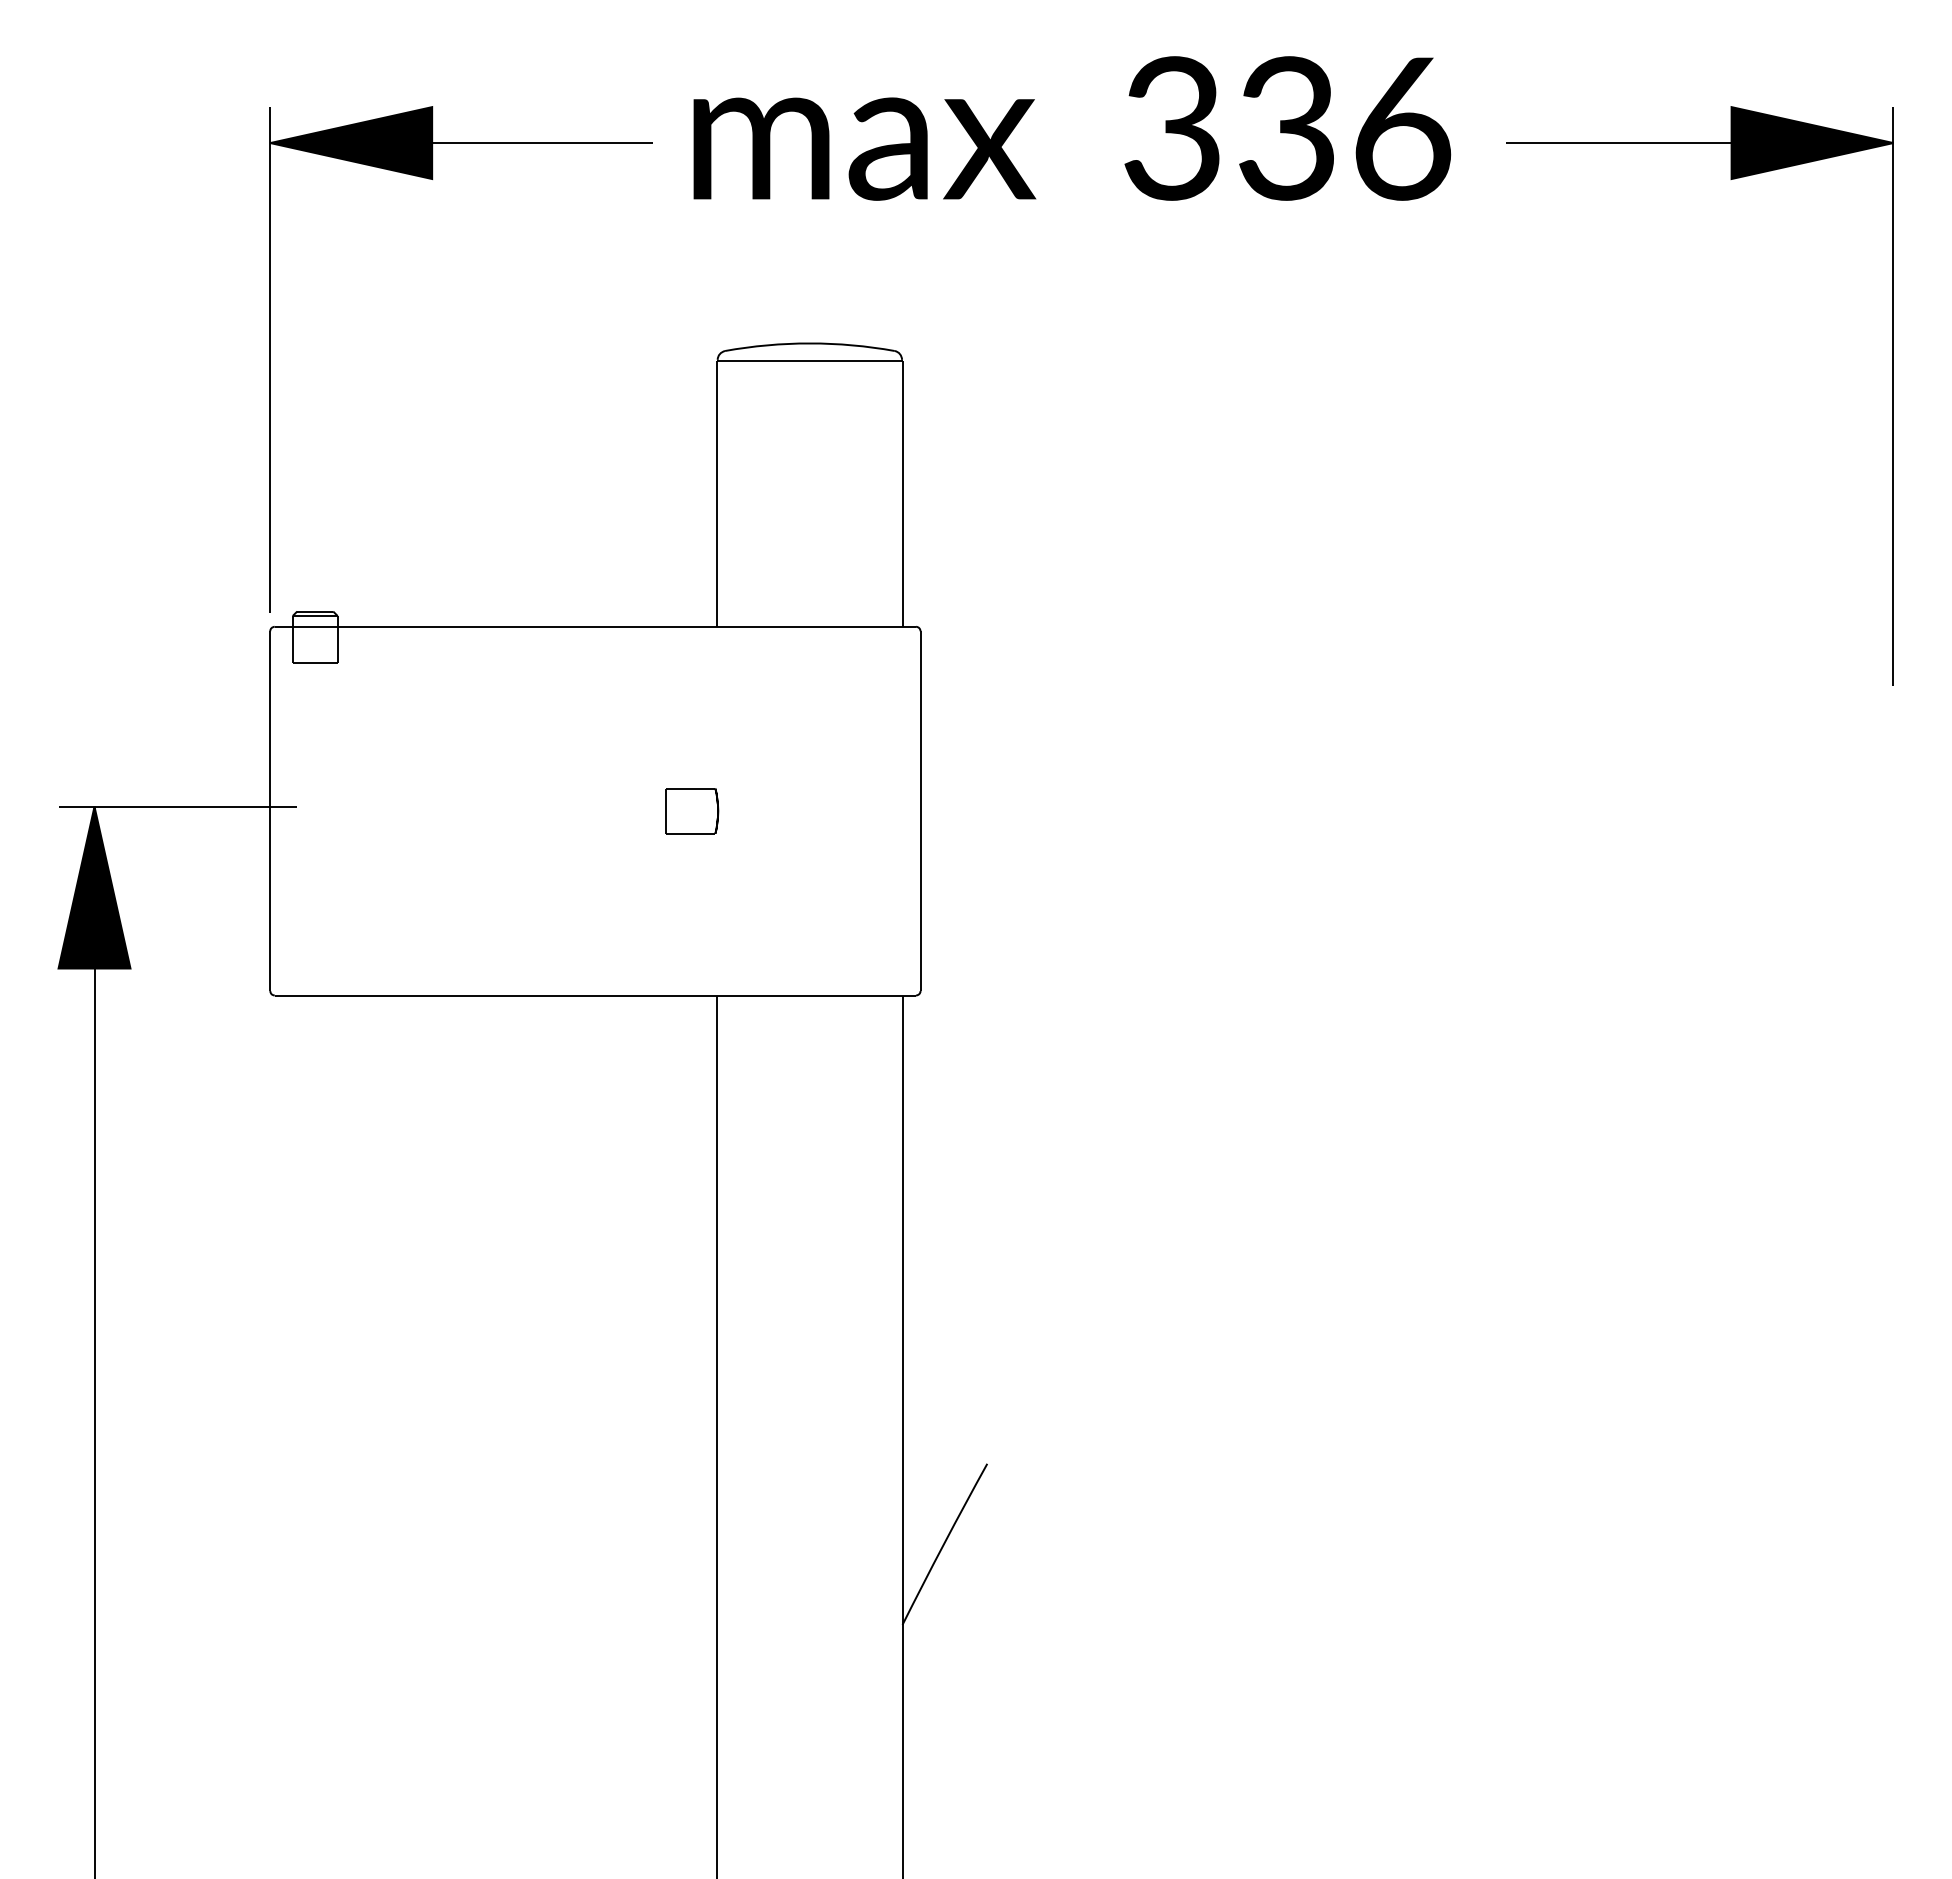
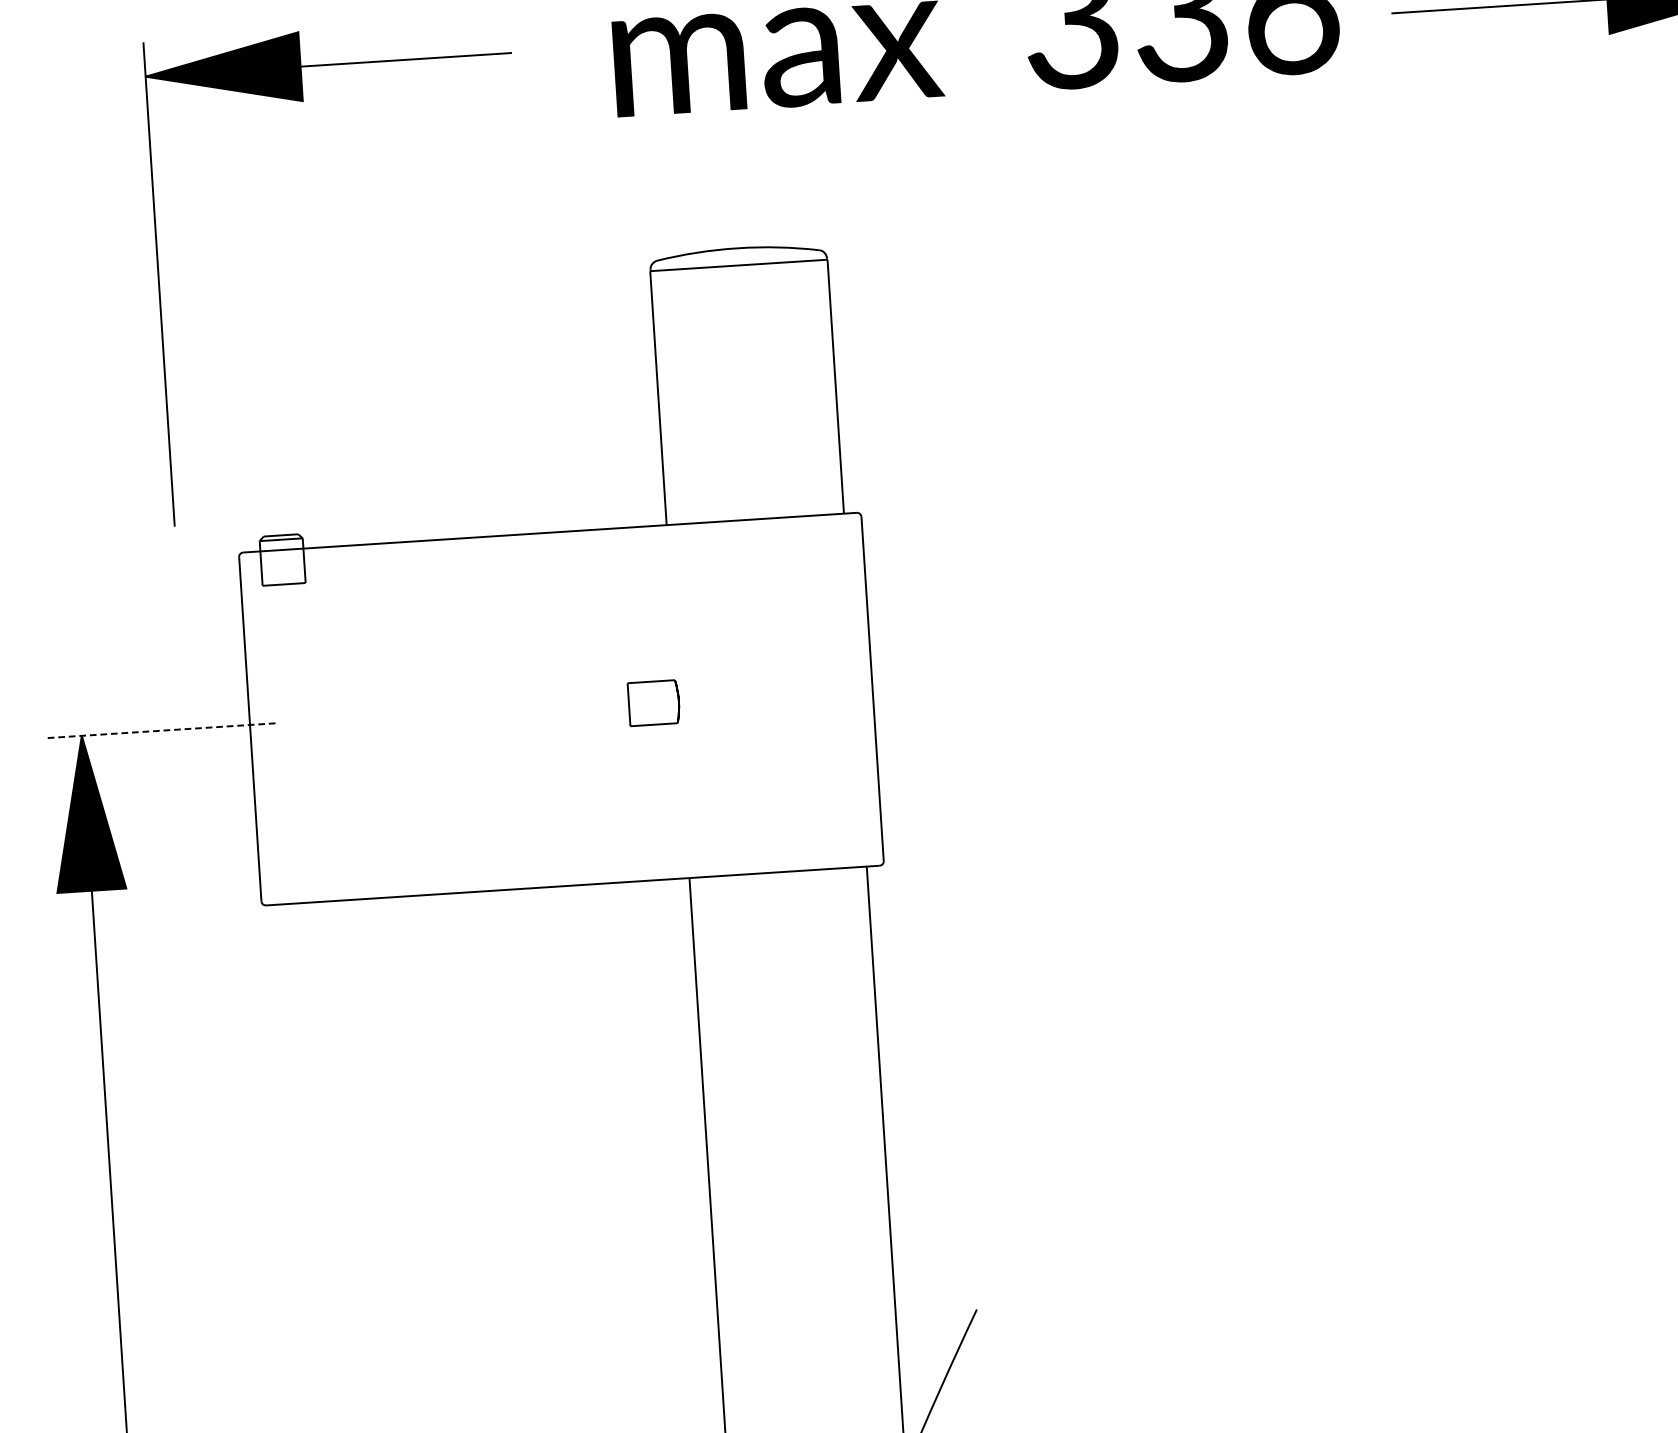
part: (433, 179) -> (304, 101), moved
line: (177, 806) -> (161, 730), solid -> dashed

